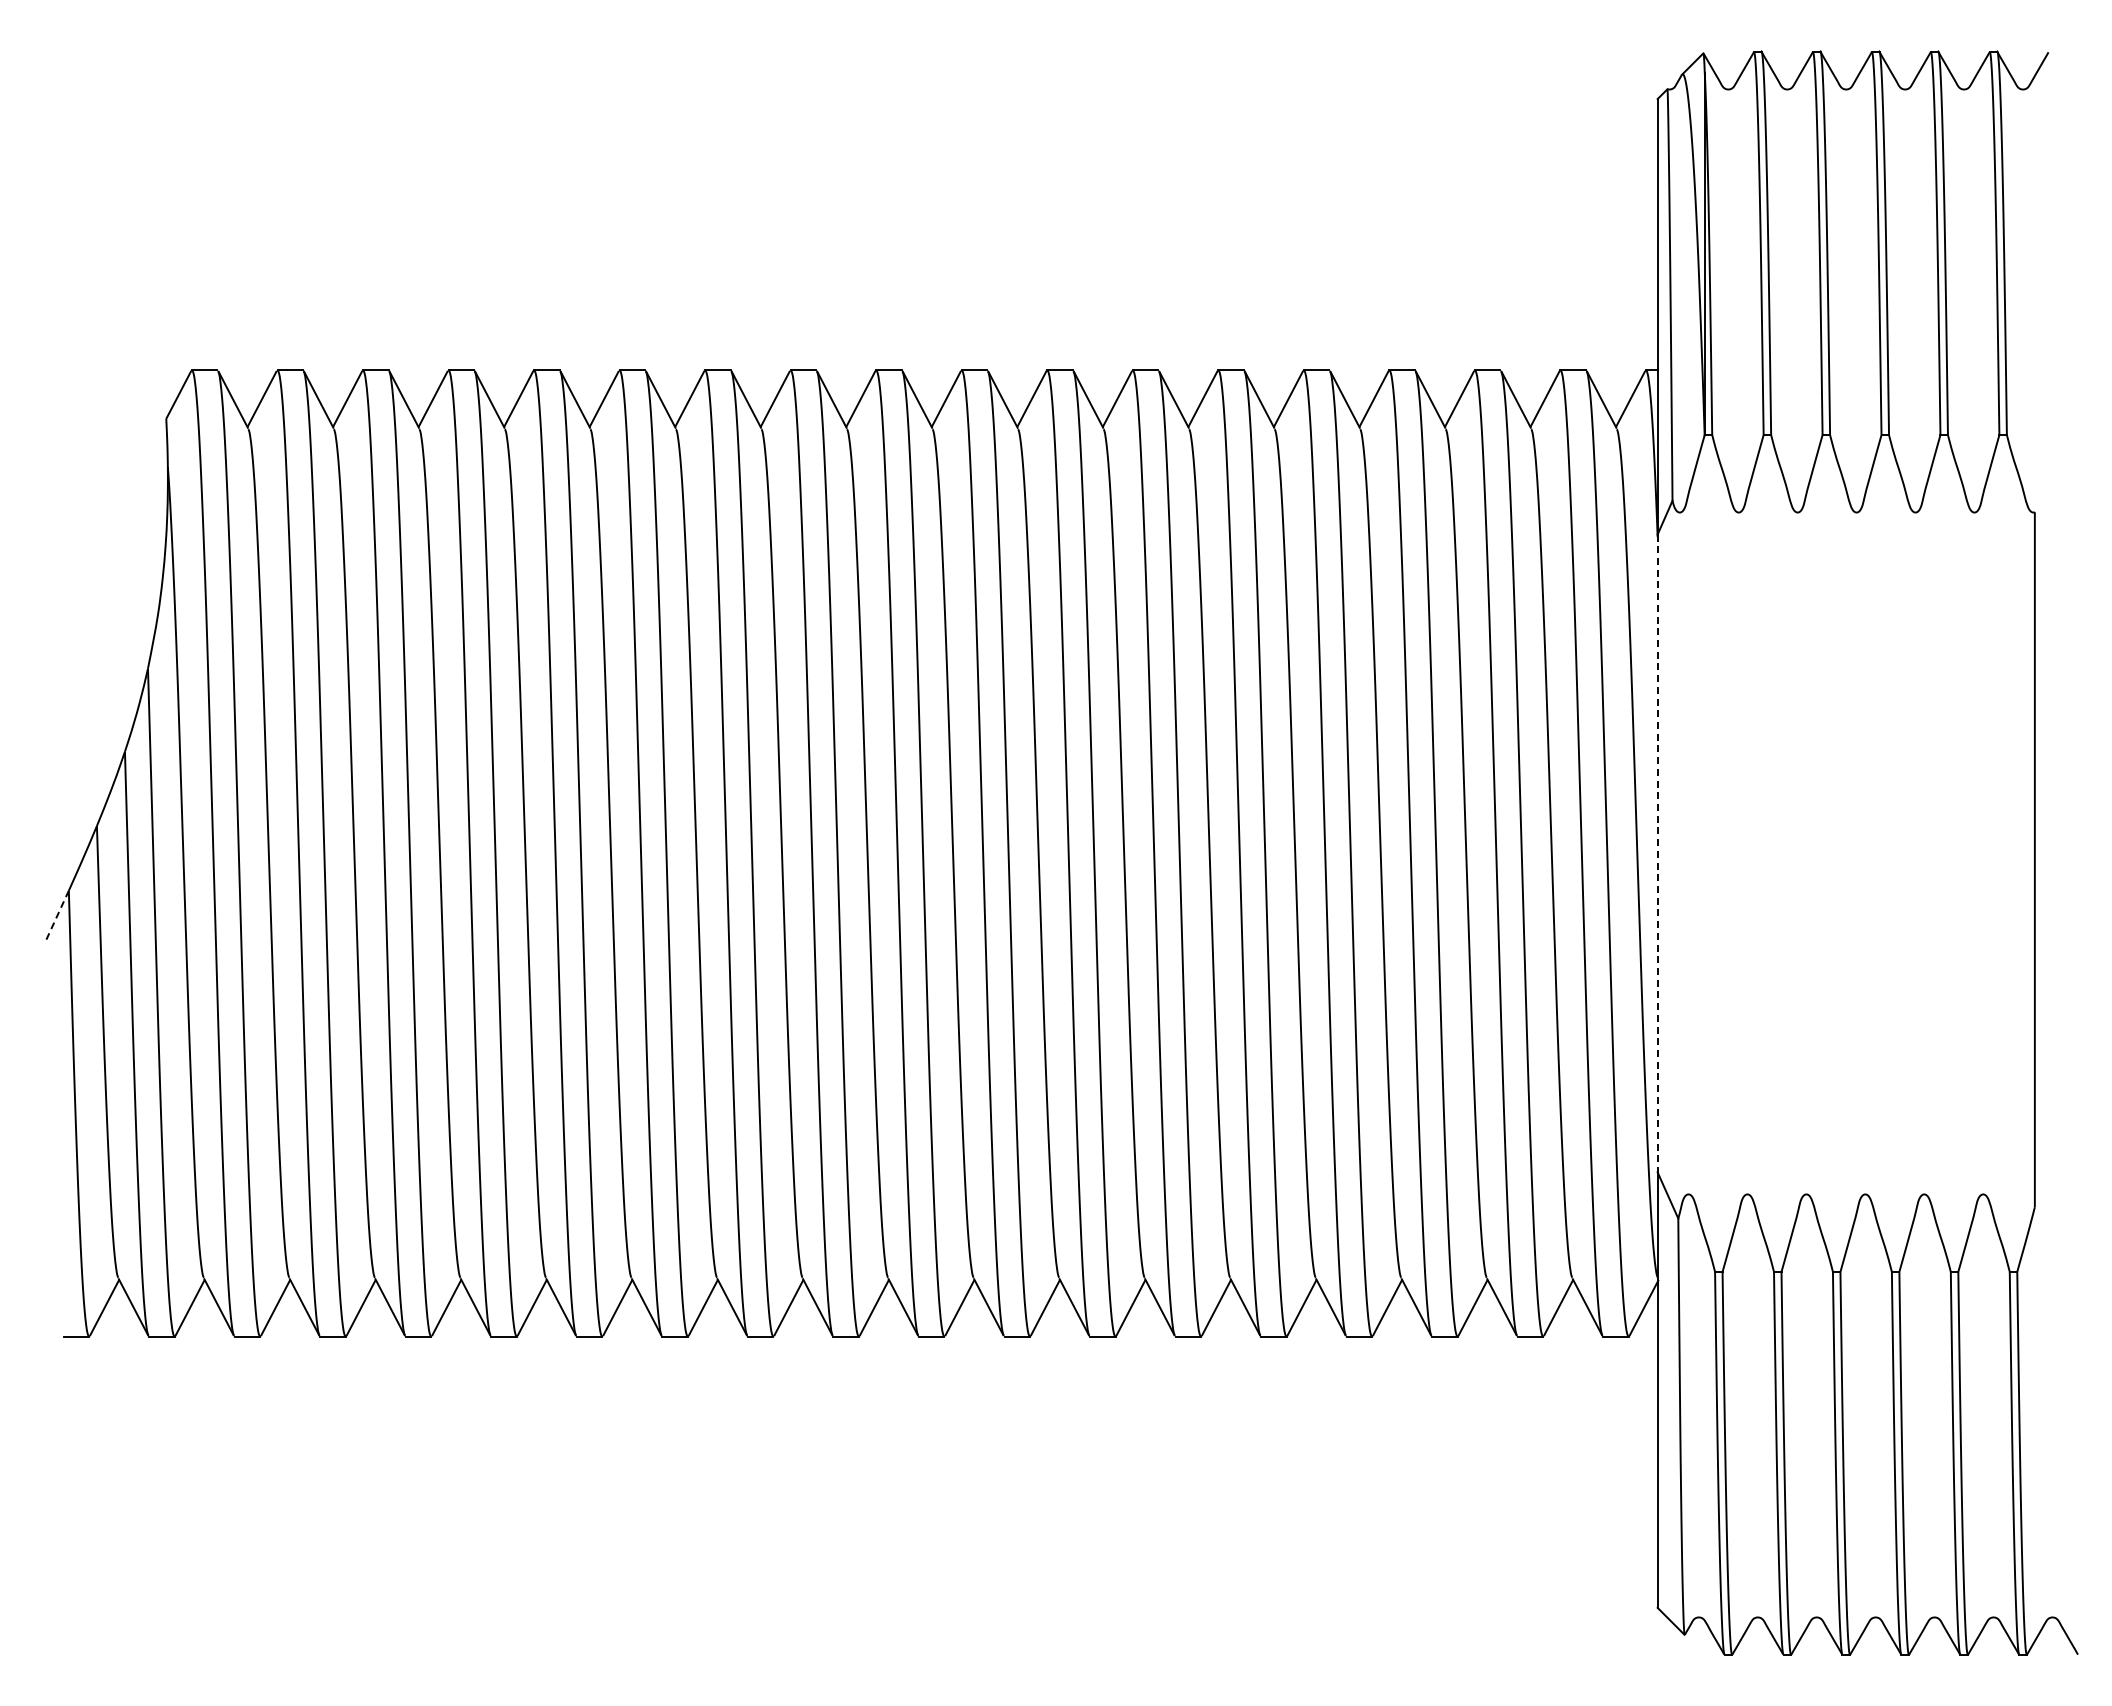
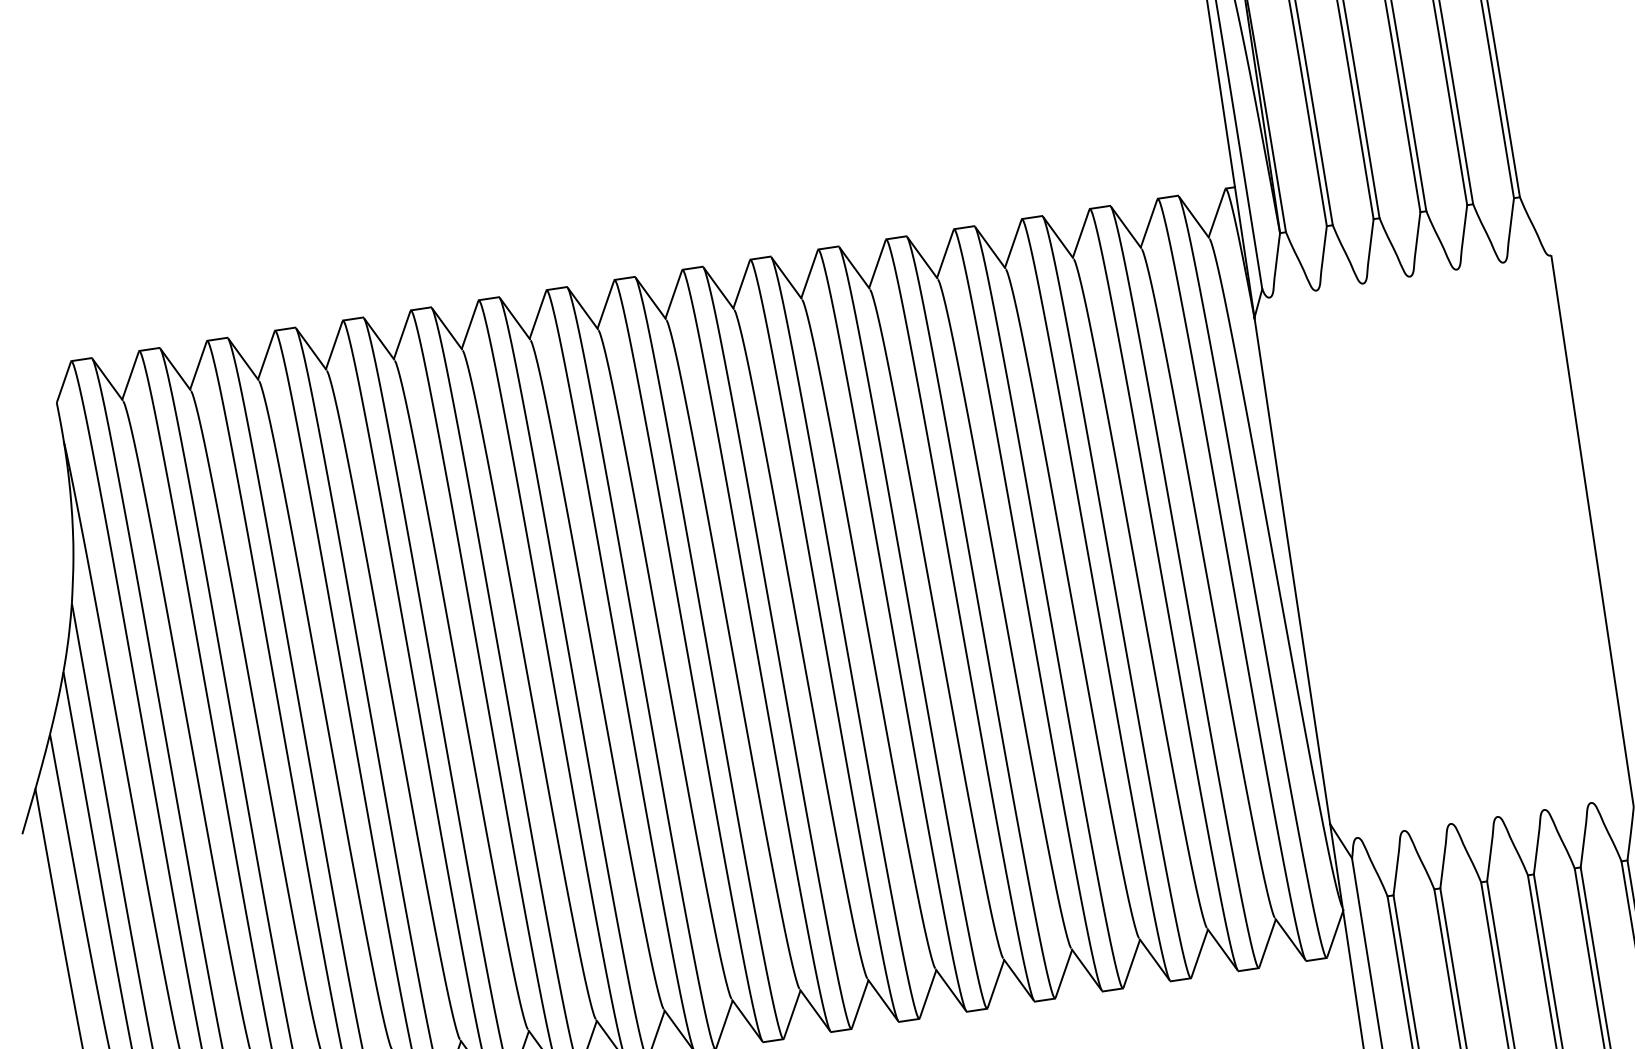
line: (1657, 853) -> (1292, 570), dashed -> solid
line: (56, 916) -> (28, 810), dashed -> solid

